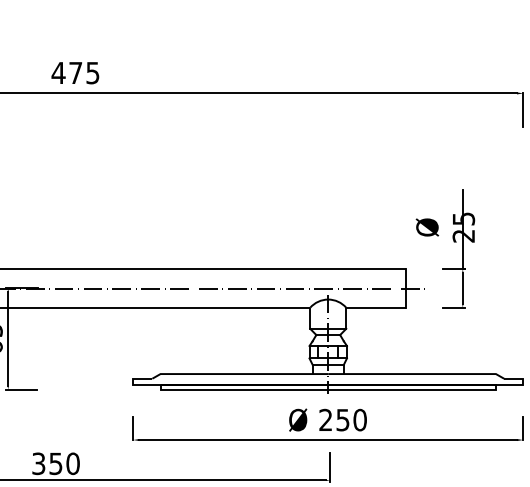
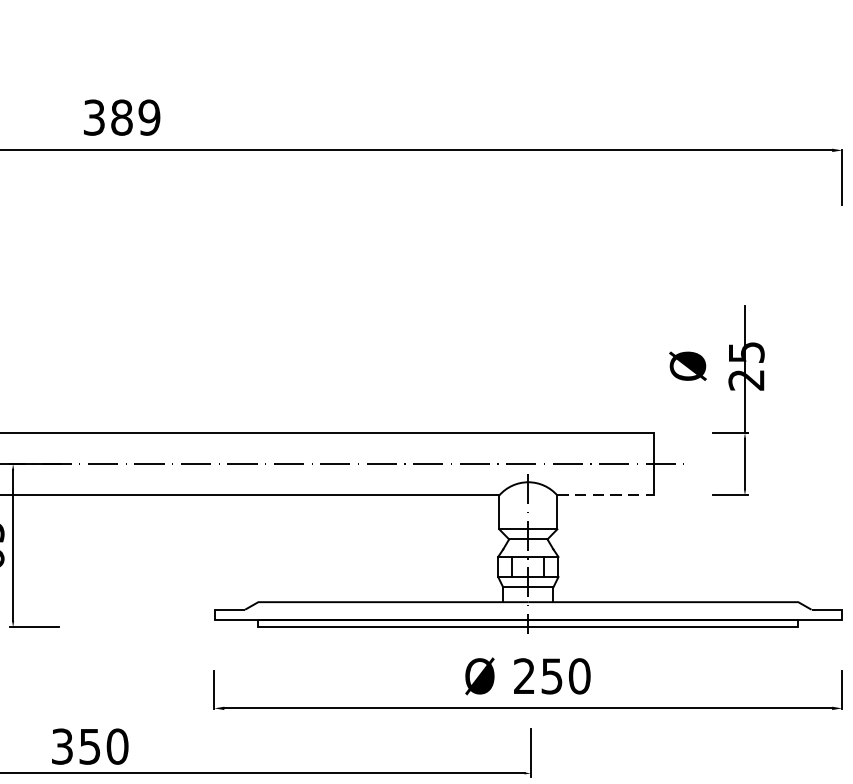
text: (75, 72) -> (121, 116), 475 -> 389
line: (376, 307) -> (605, 495), solid -> dashed

